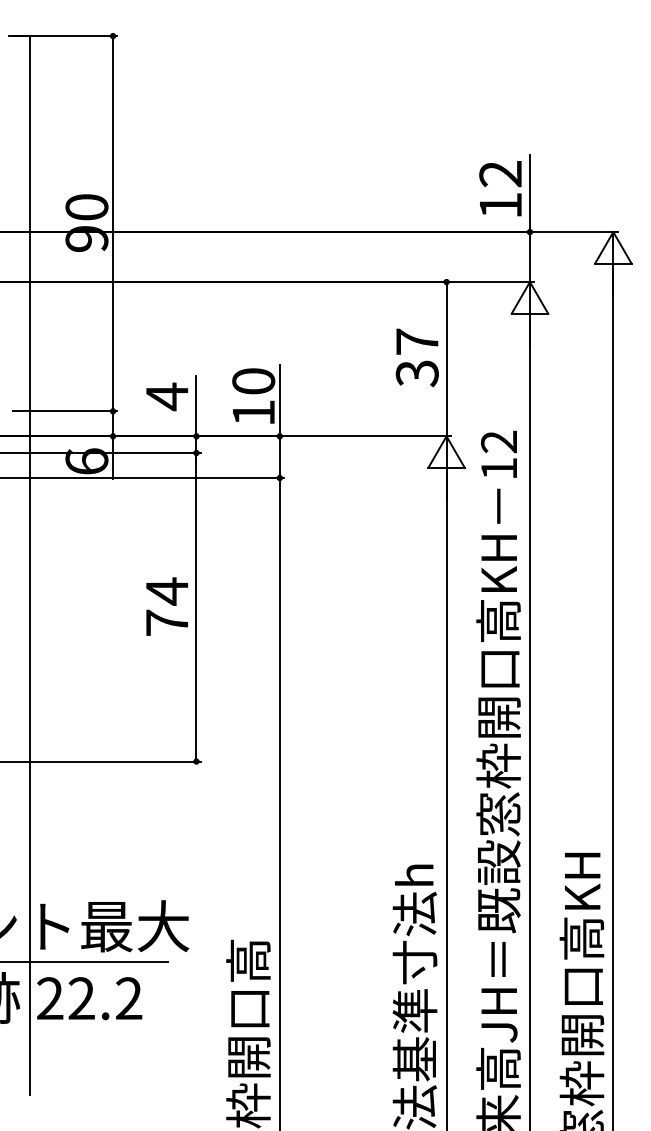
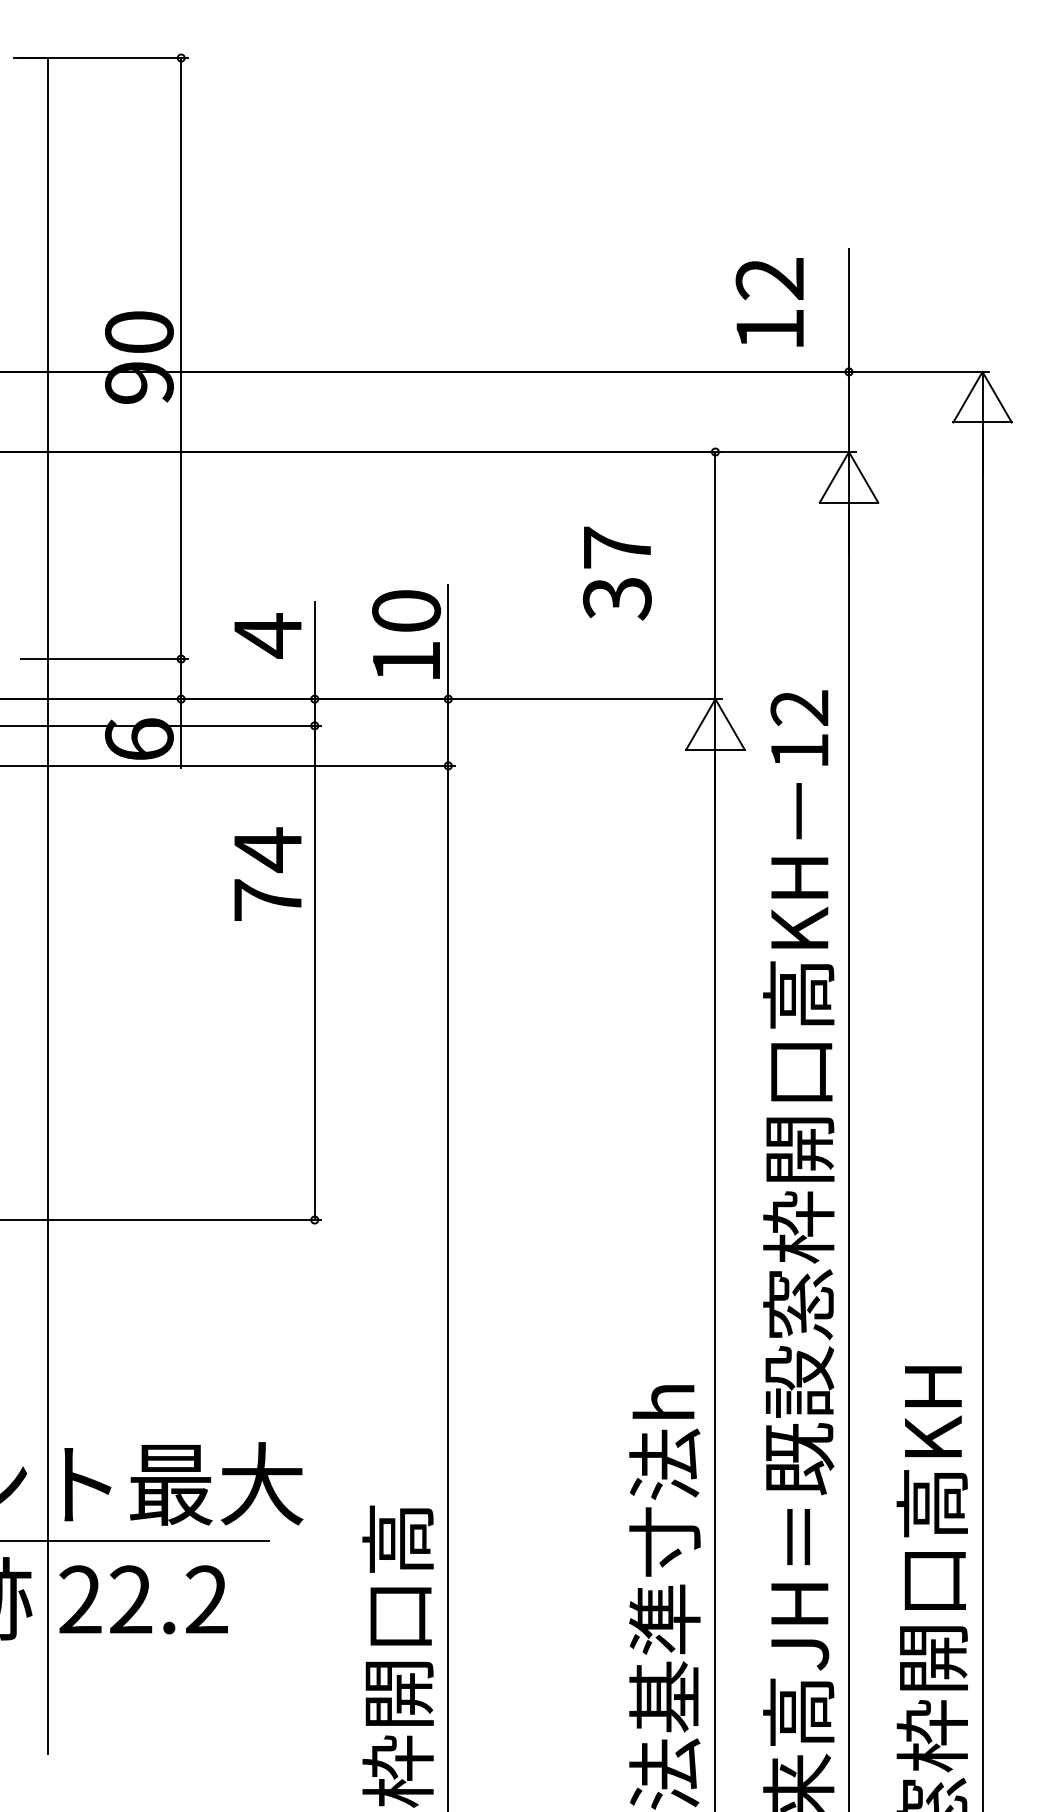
text: (500, 188) -> (769, 302), moved
text: (416, 357) -> (616, 572), moved
text: (166, 606) -> (266, 873), moved

